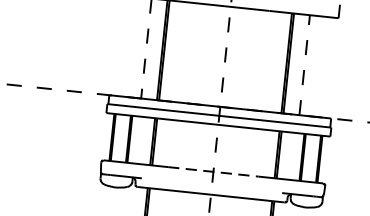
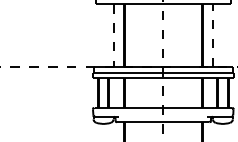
line: (213, 171) -> (163, 107), dashed -> solid

